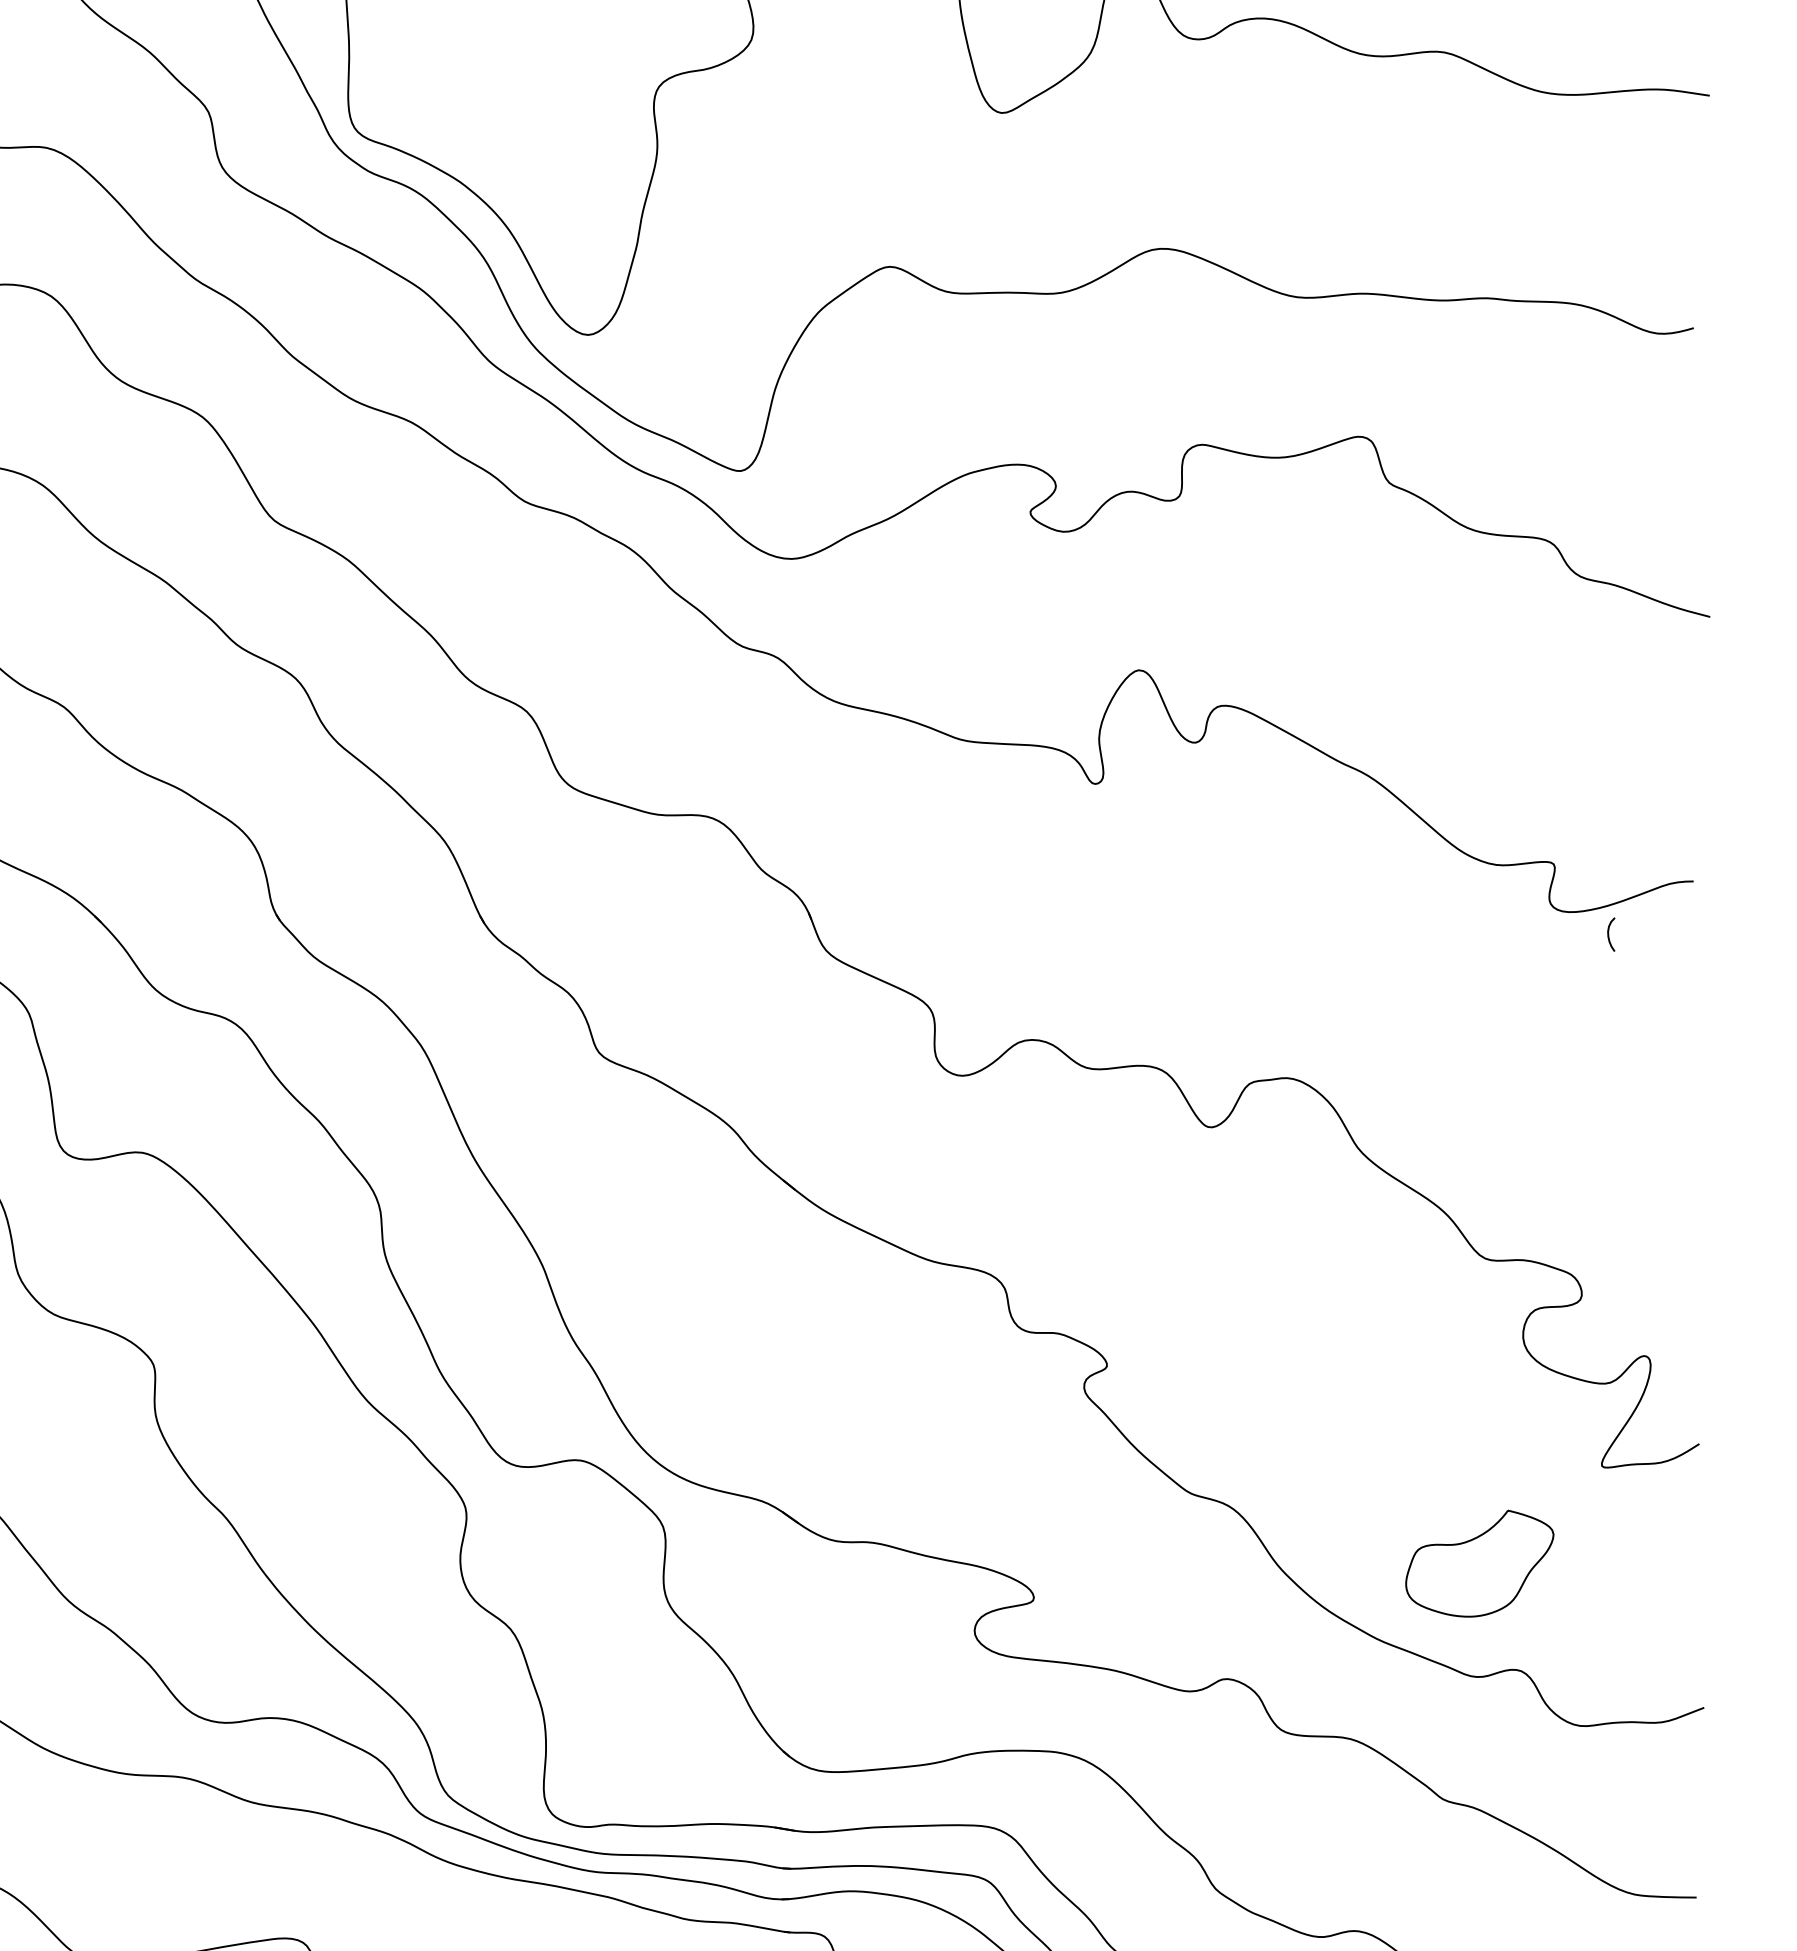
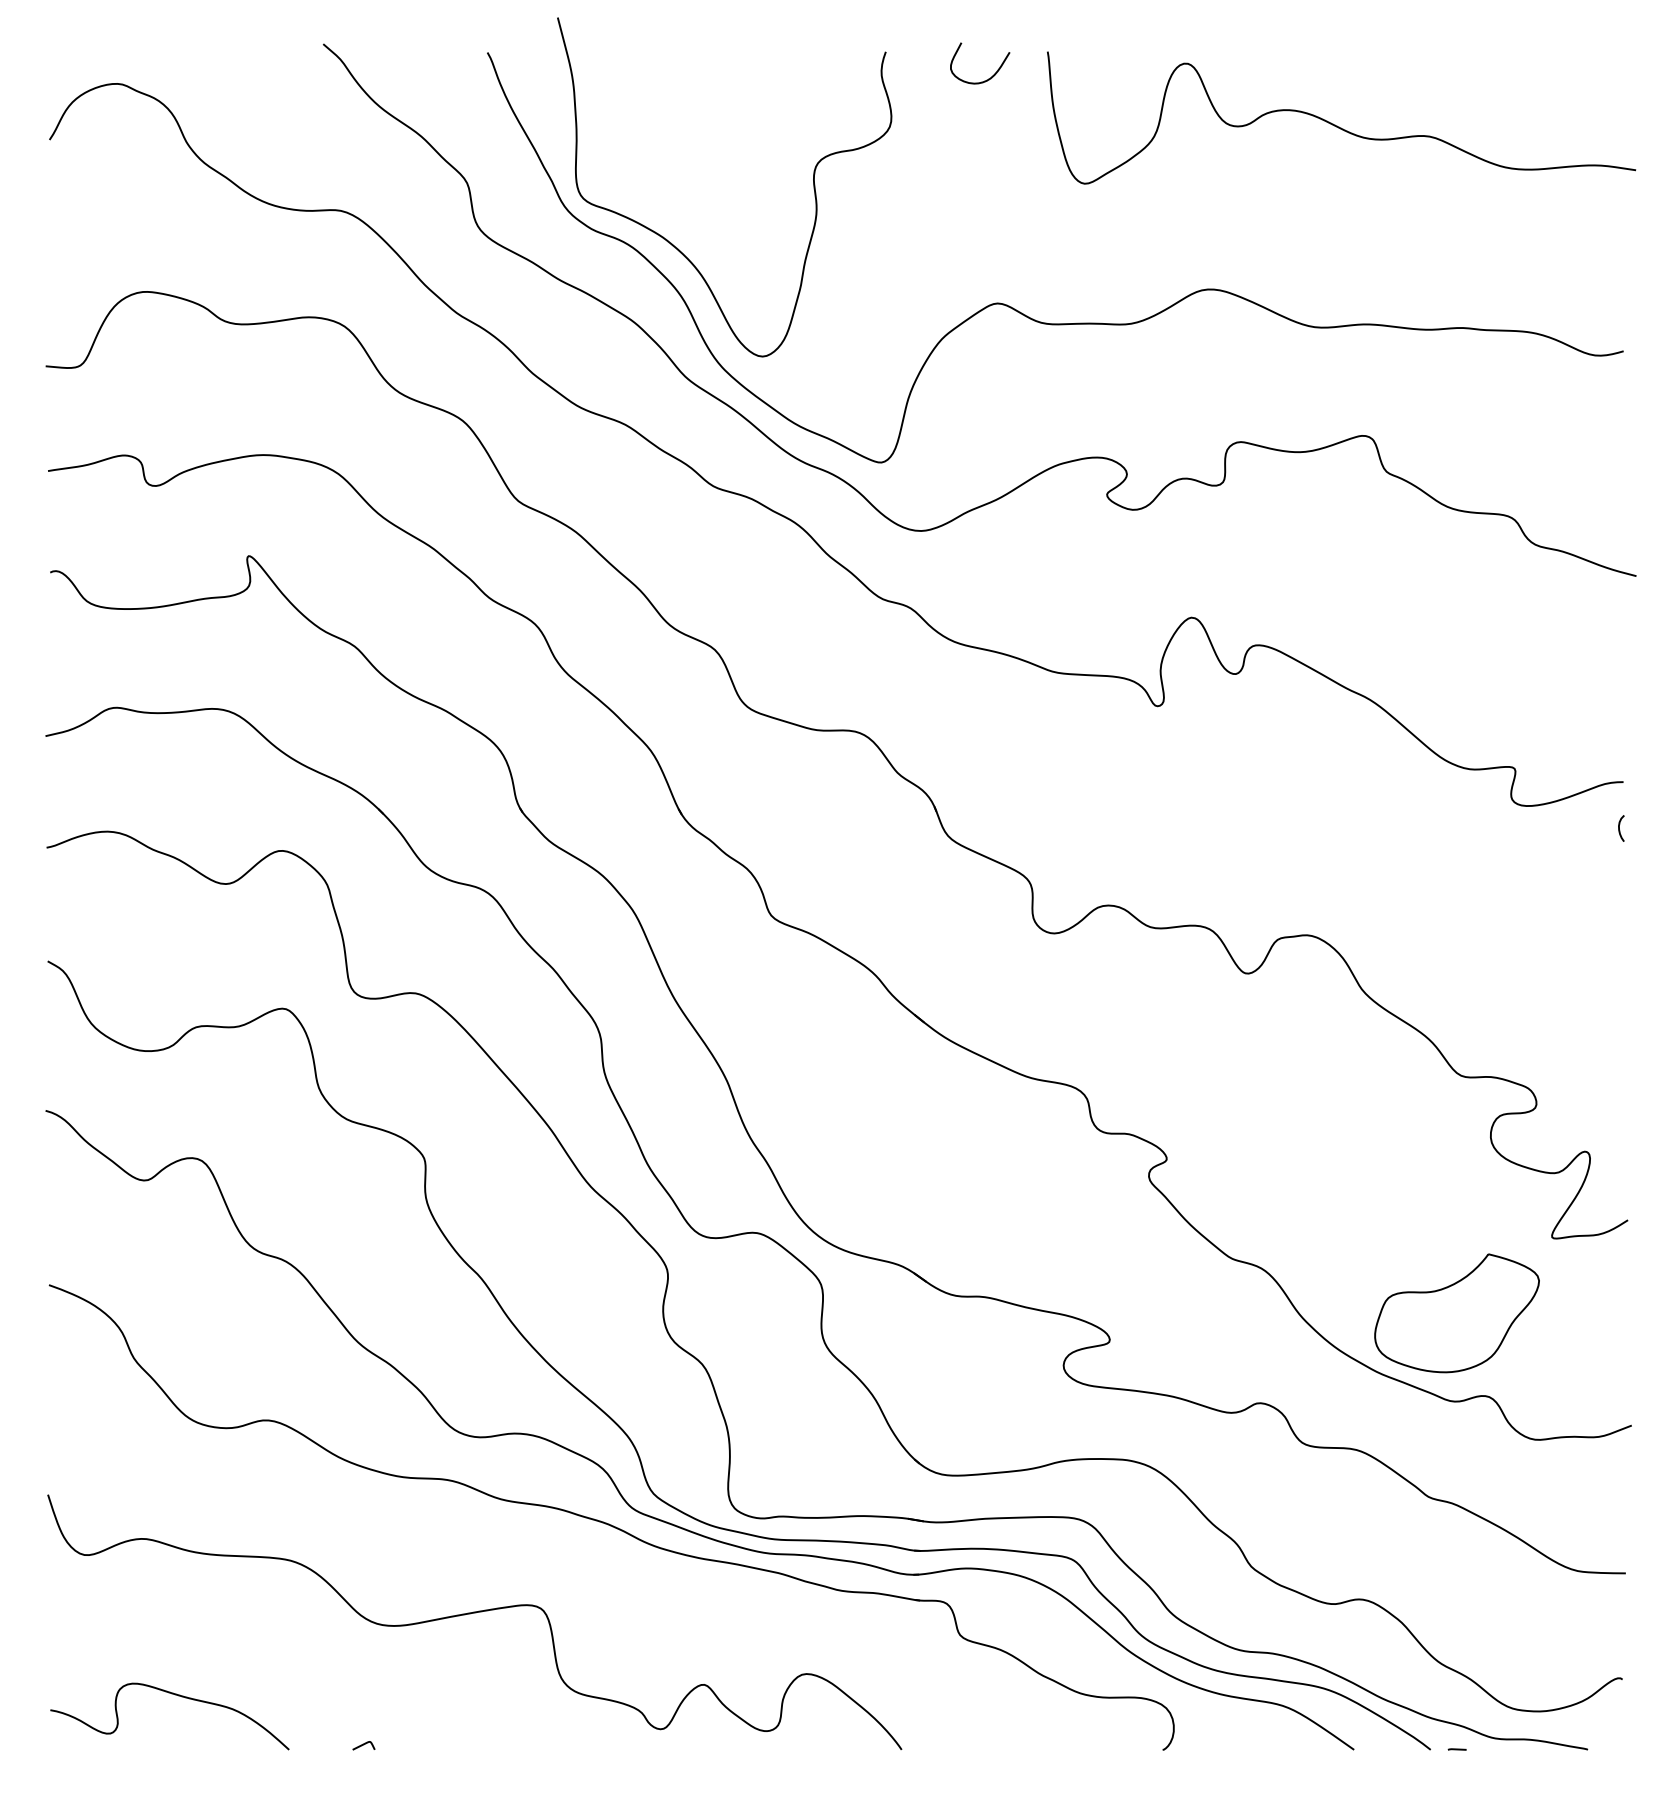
curve: (1608, 934) -> (1619, 828), moved
part: (1479, 1563) -> (1456, 1313), size x1.43

